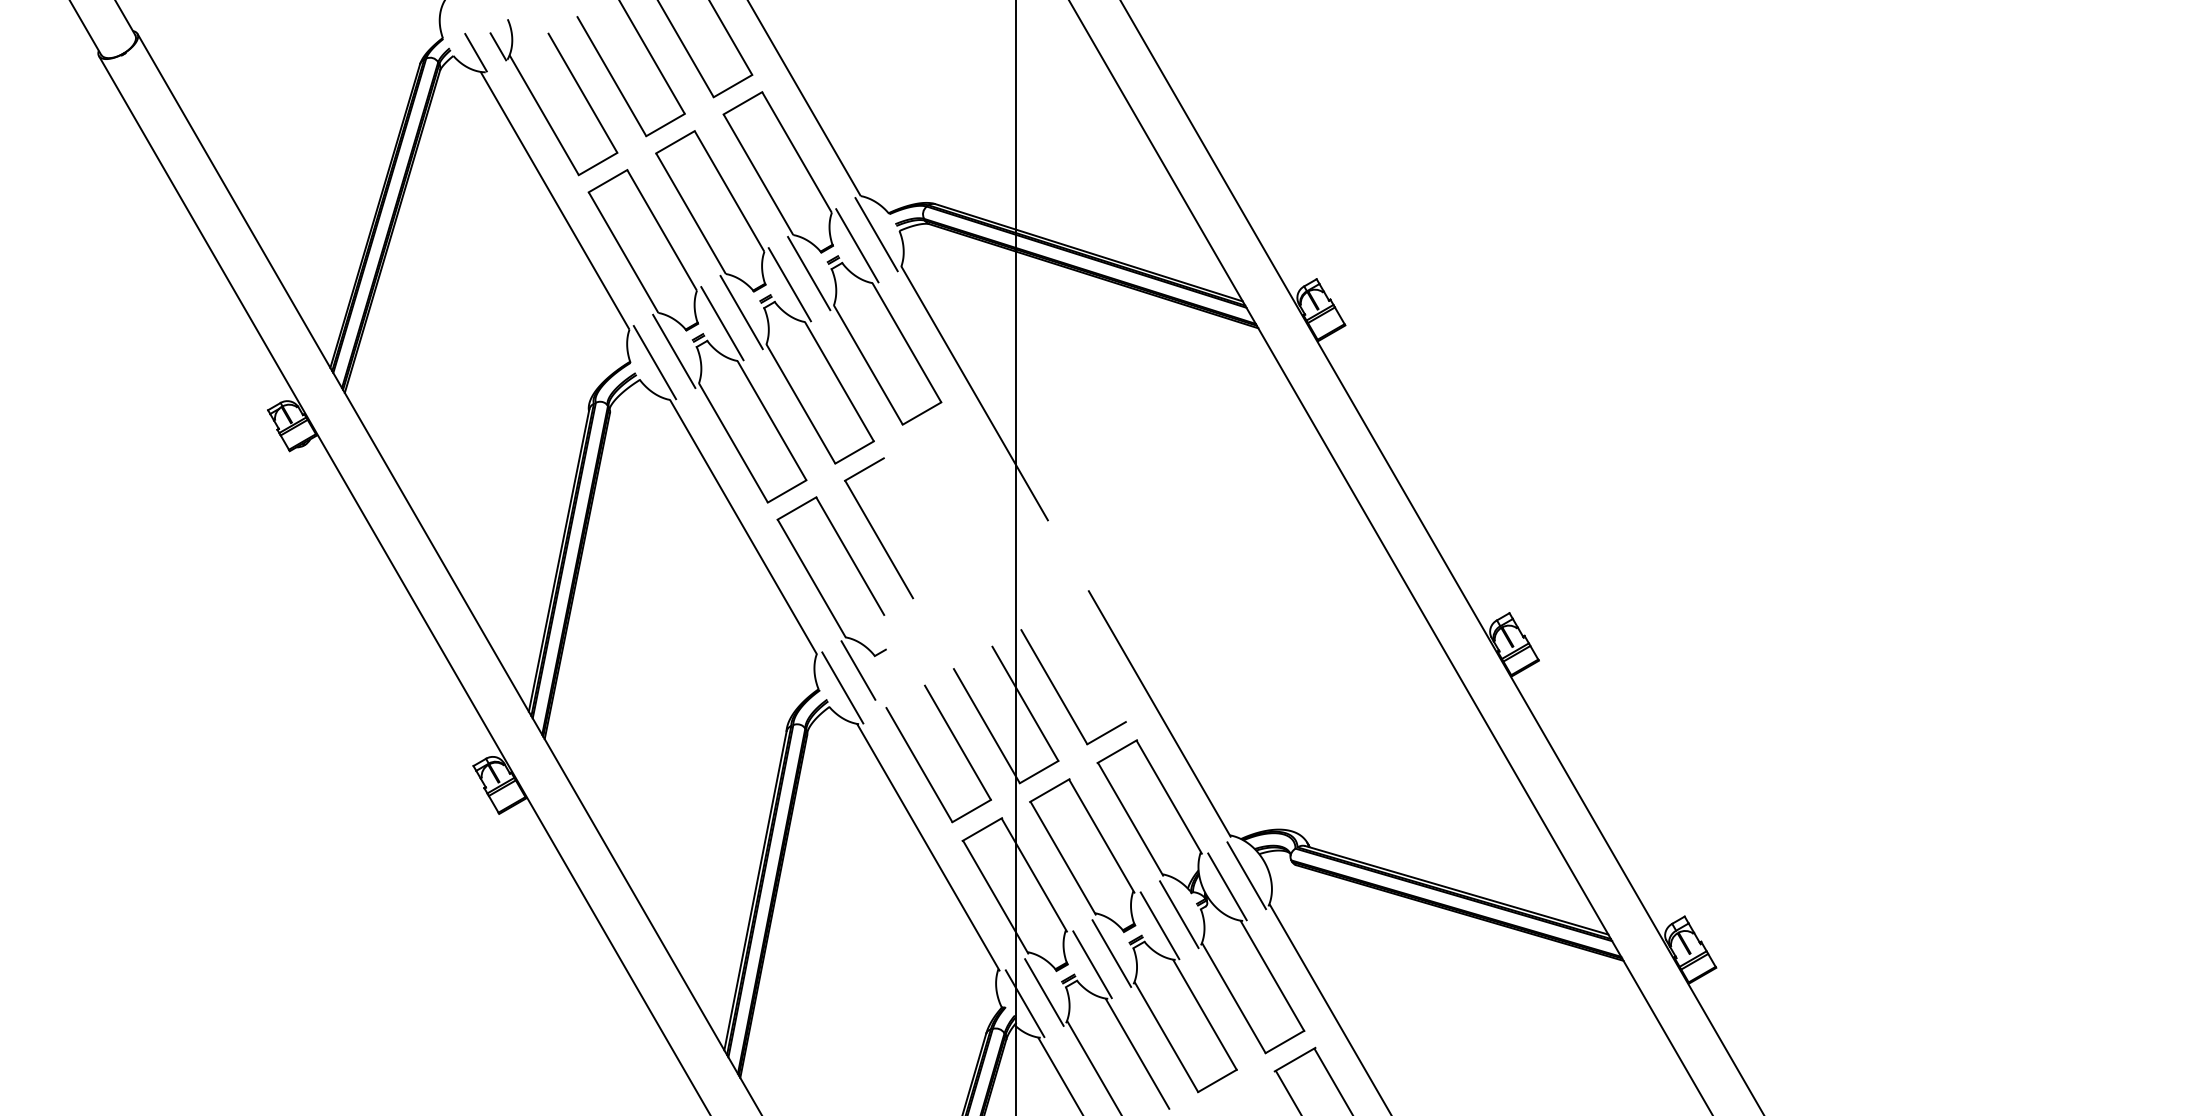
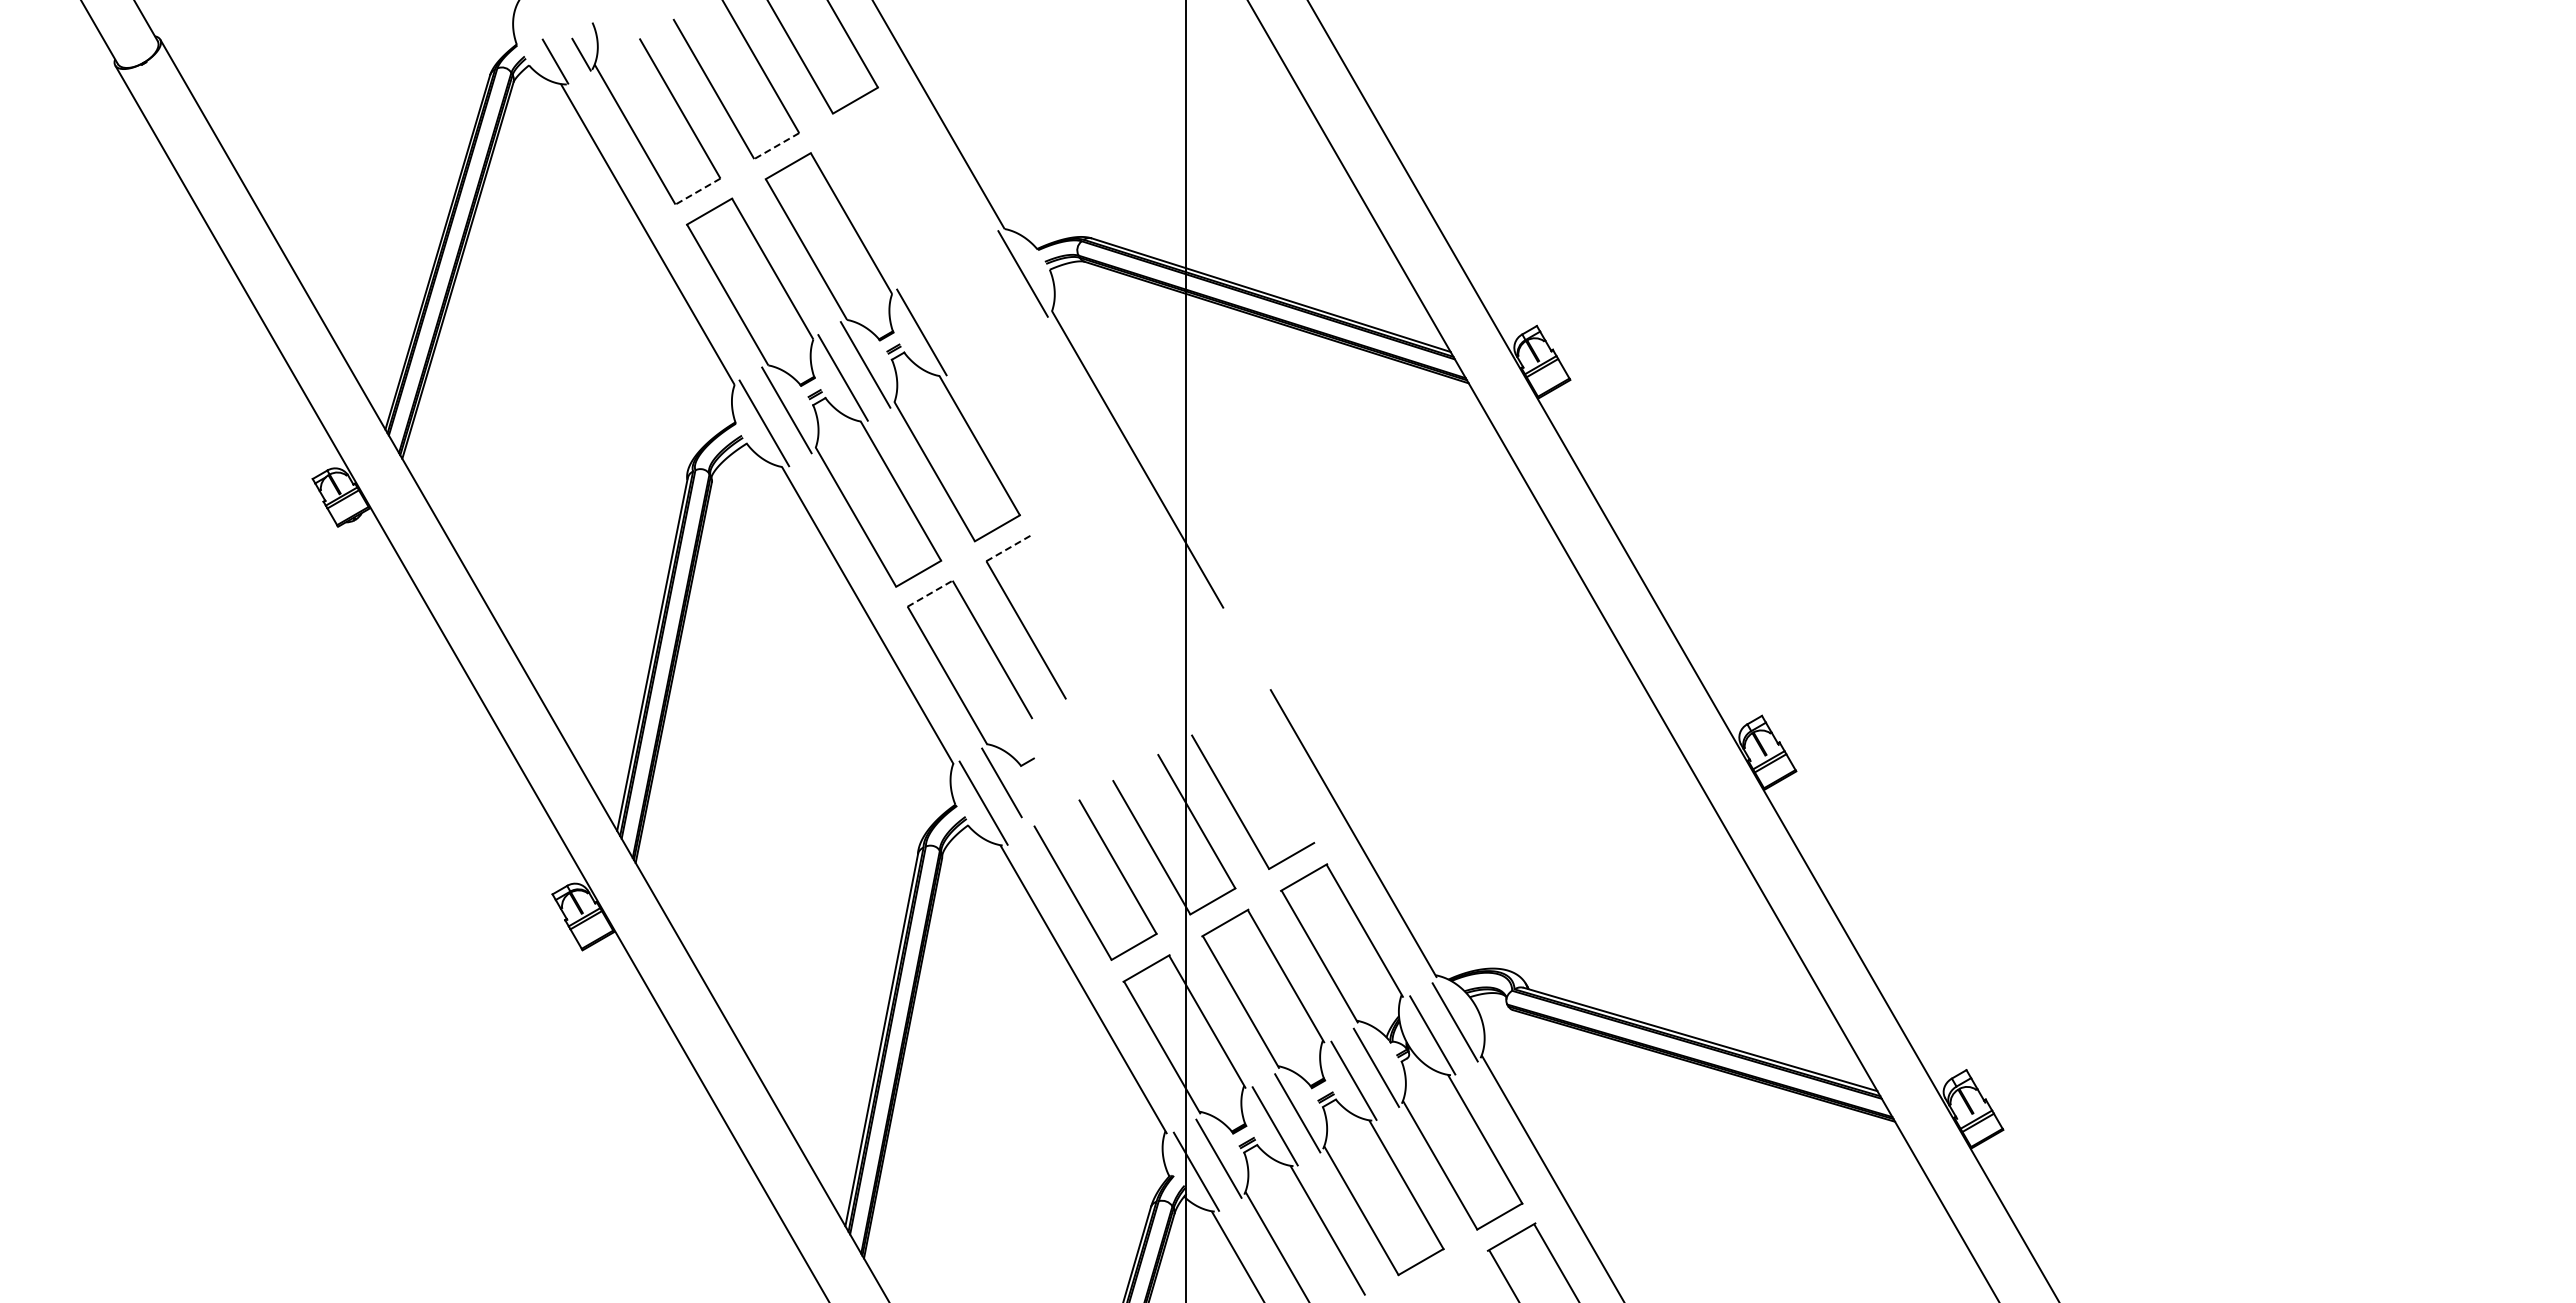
line: (665, 125) -> (776, 146), solid -> dashed
line: (598, 163) -> (698, 191), solid -> dashed
part: (832, 258) -> (971, 301), removed
line: (864, 469) -> (1009, 548), solid -> dashed
line: (797, 508) -> (930, 593), solid -> dashed

